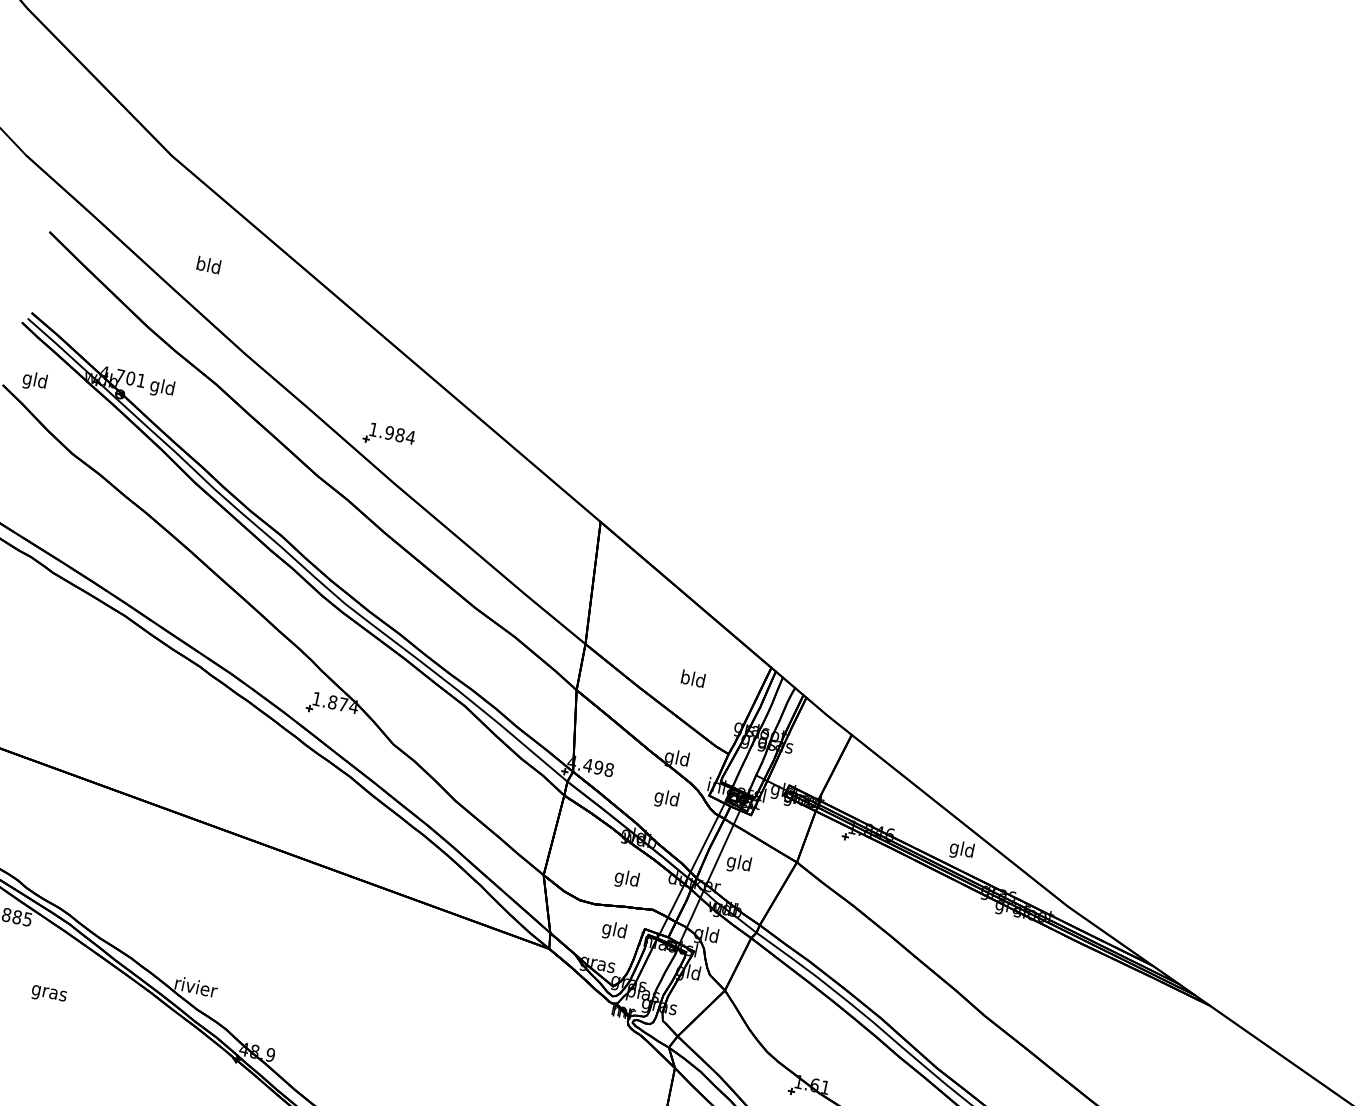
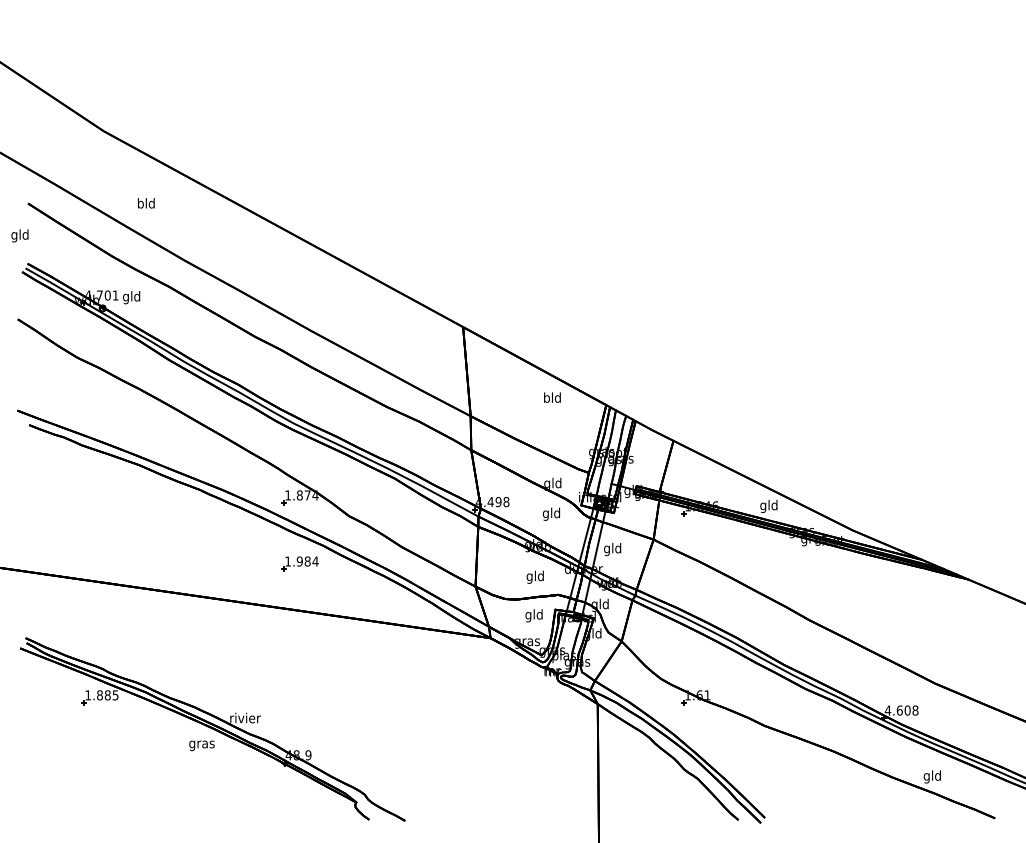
text: (34, 380) -> (19, 235), moved
part: (388, 435) -> (299, 563), moved
text: (693, 678) -> (552, 397), moved
text: (48, 994) -> (201, 745), moved

